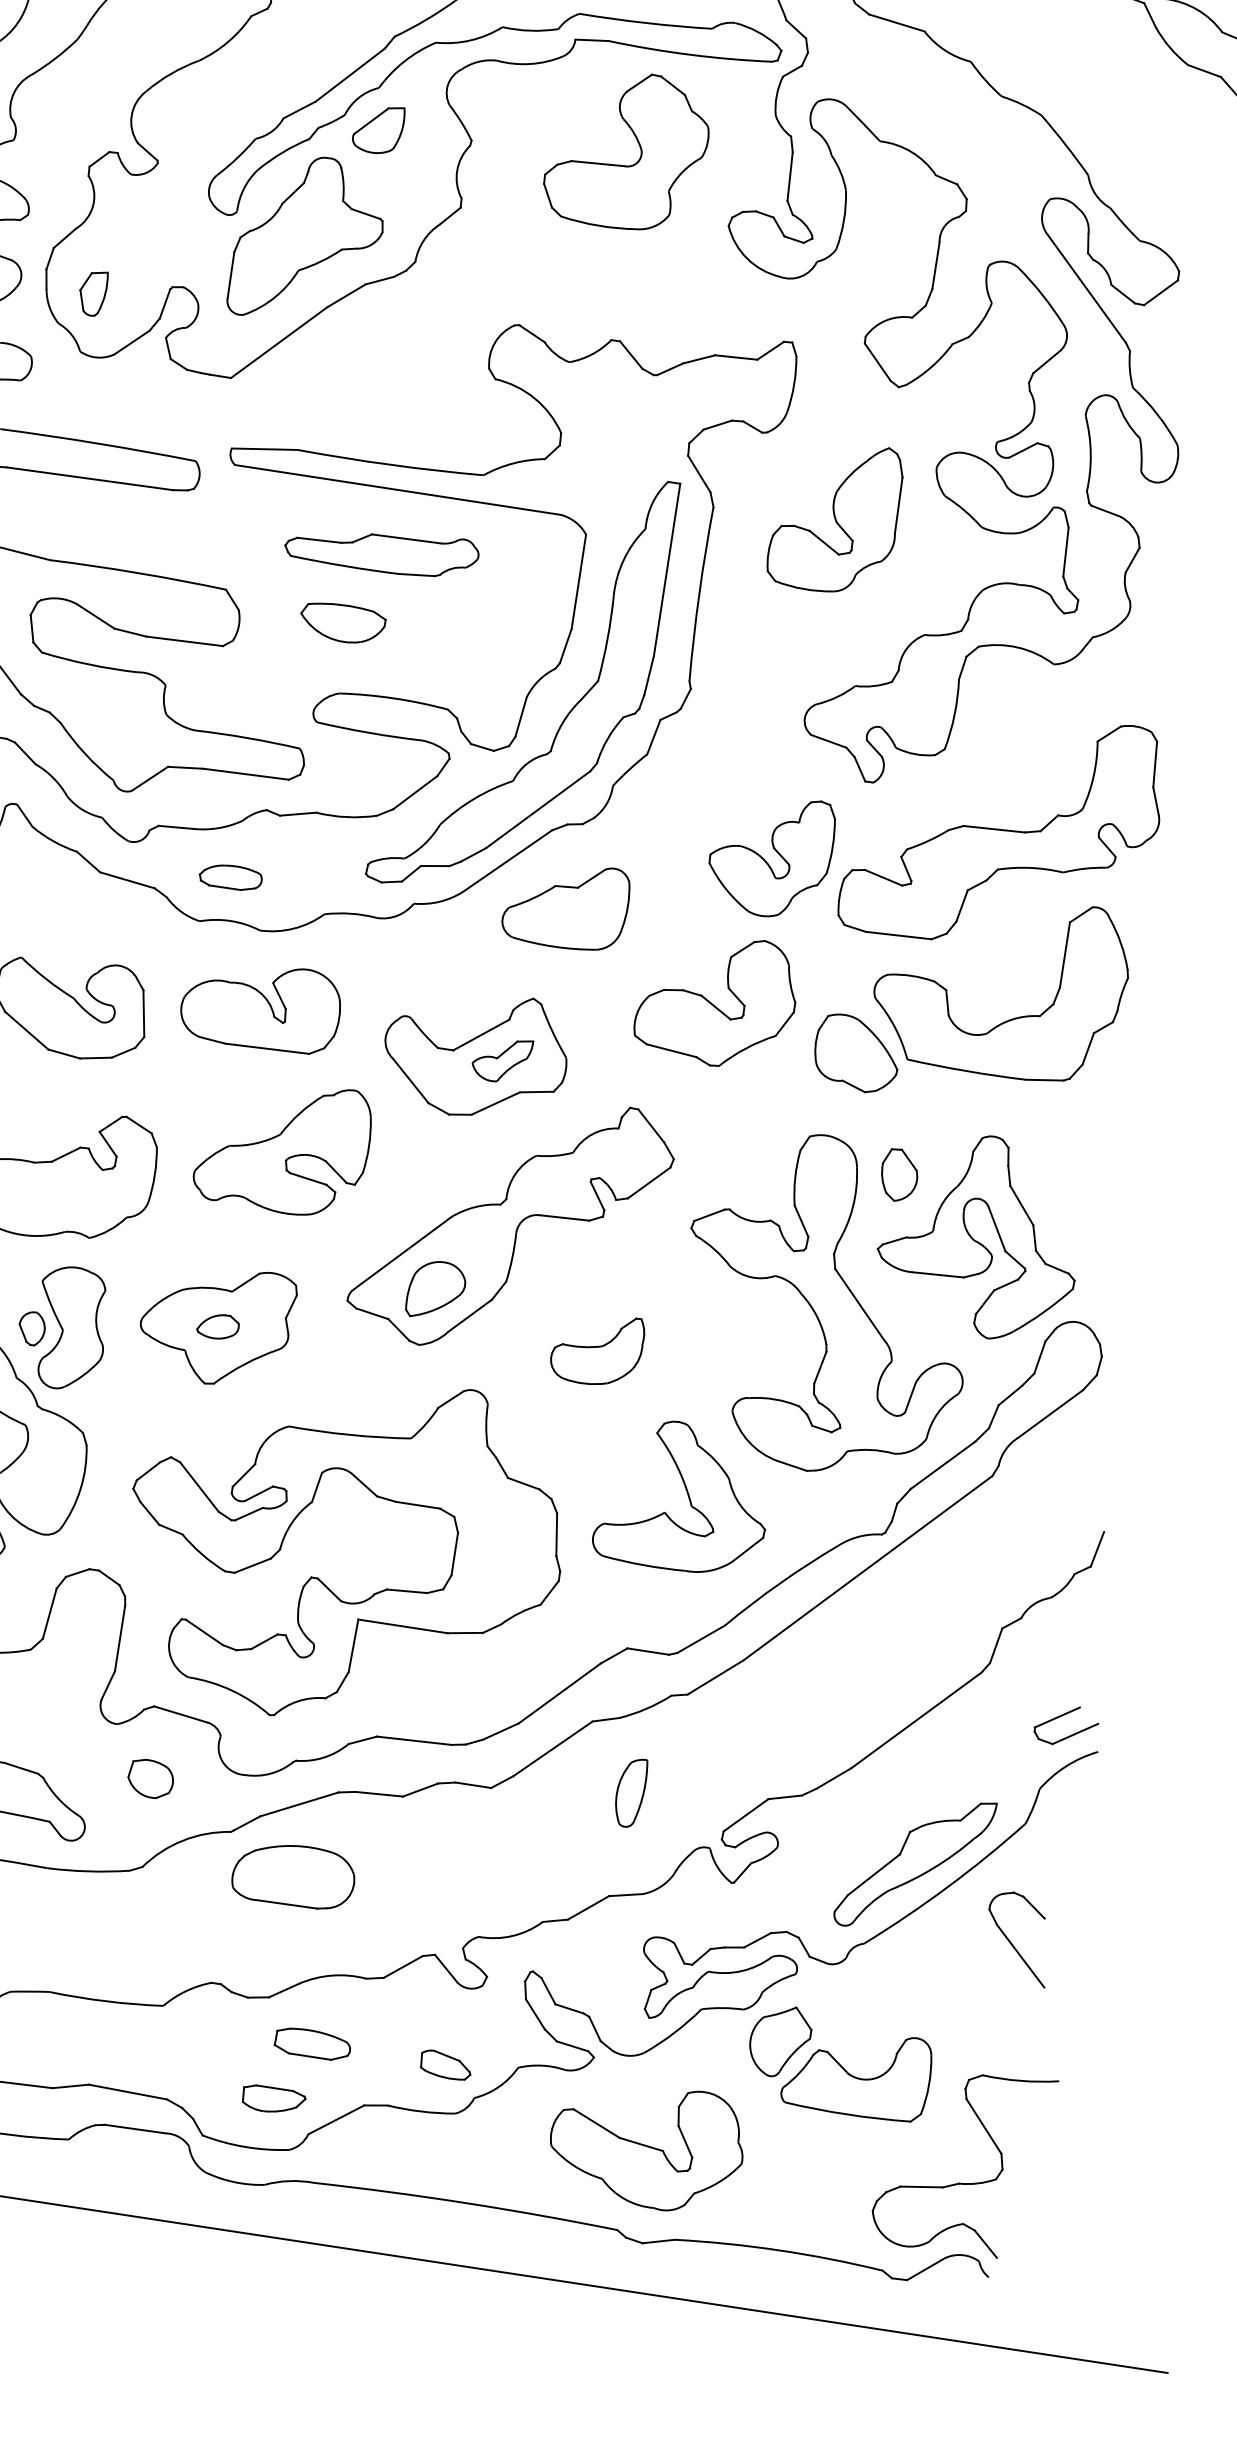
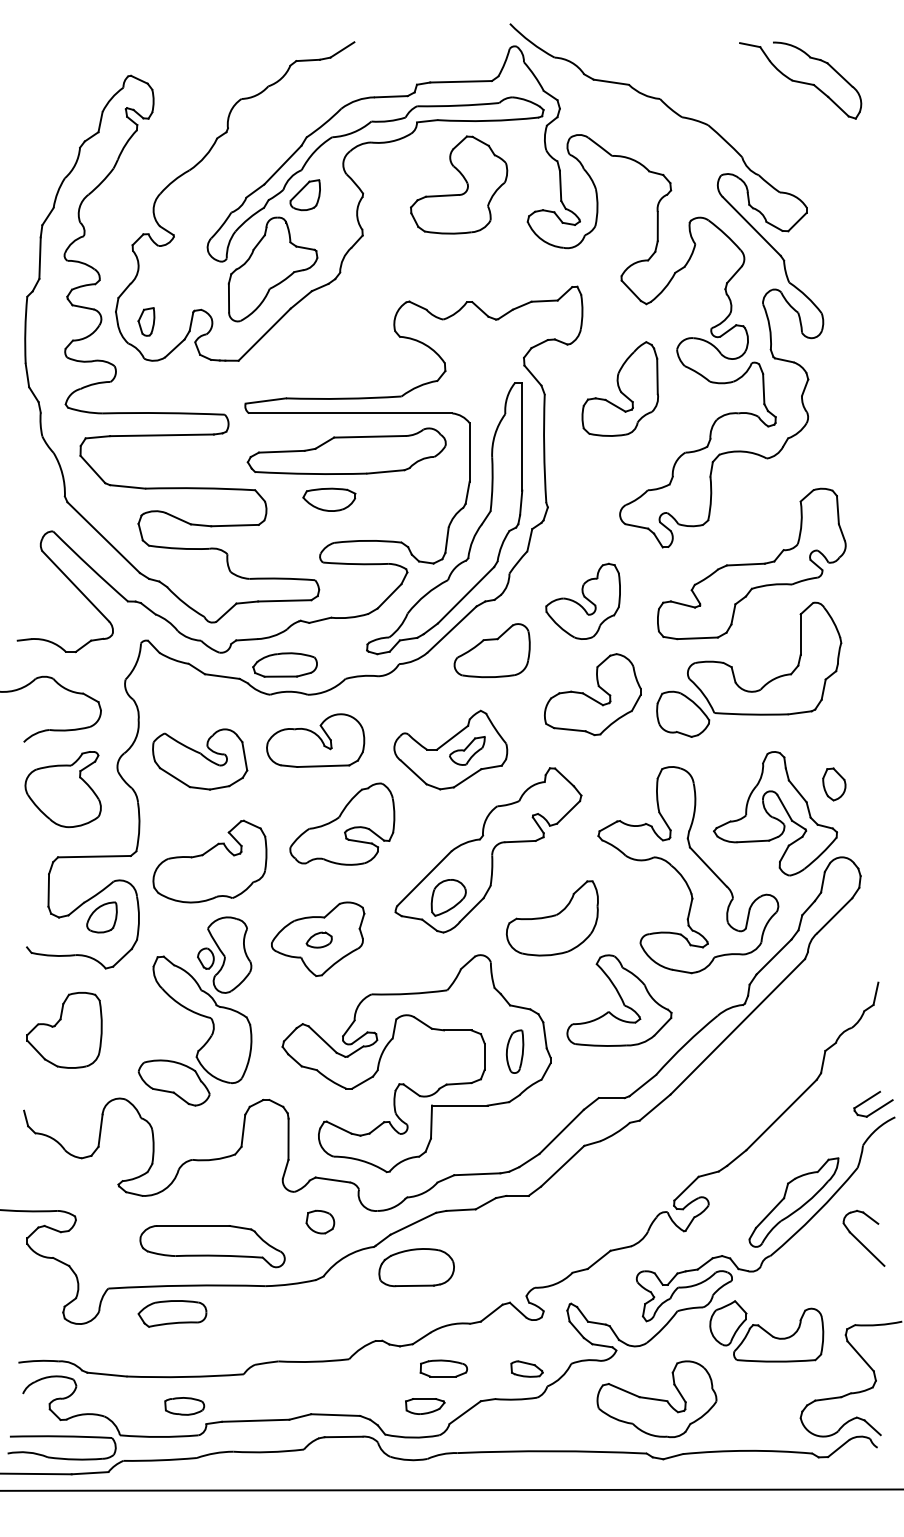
part: (381, 548) -> (346, 450), size x1.67
part: (770, 853) -> (582, 600), moved
part: (230, 876) -> (284, 664), size x1.67
part: (899, 1175) -> (834, 784), moved
part: (597, 1349) -> (552, 918), size x1.67
part: (629, 1792) -> (514, 1051), moved

